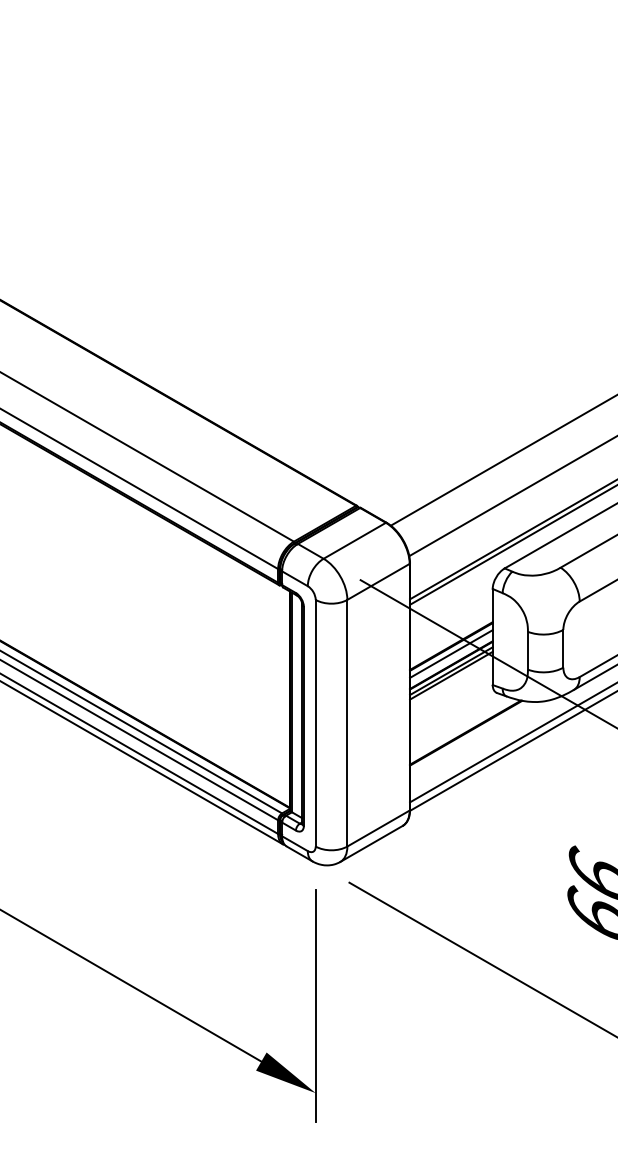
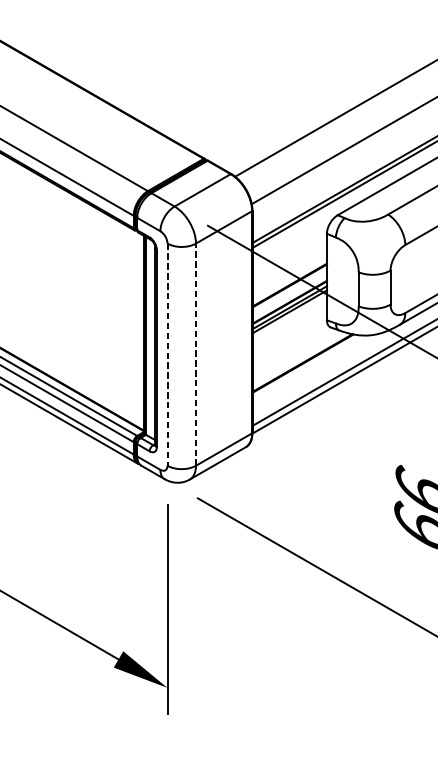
line: (451, 653) -> (289, 291), removed
line: (347, 722) -> (196, 354), solid -> dashed
line: (315, 723) -> (167, 354), solid -> dashed

